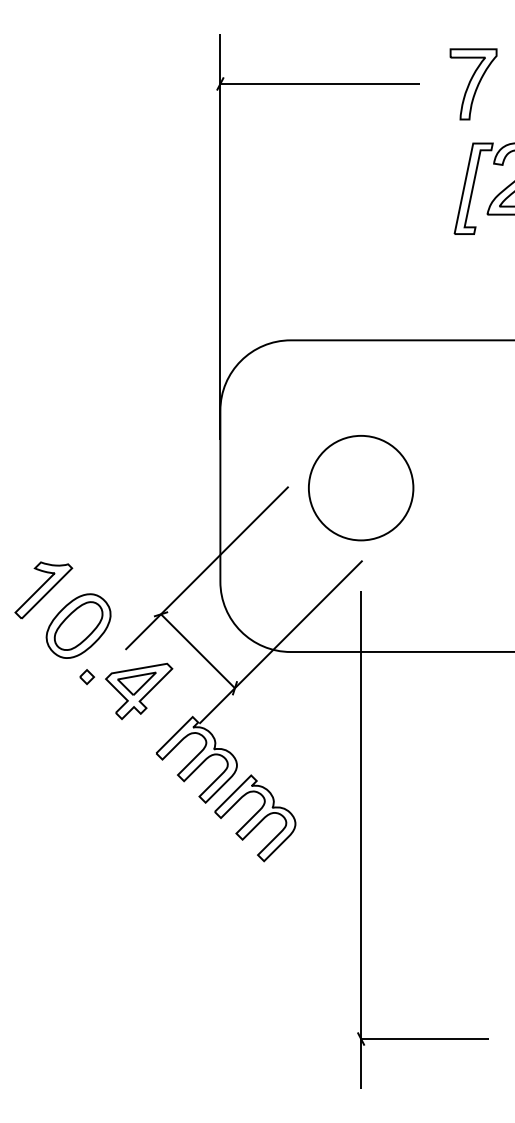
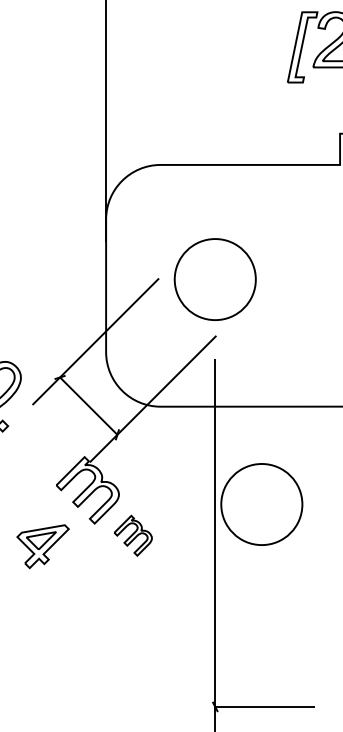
part: (139, 690) -> (43, 545), moved
part: (421, 778) -> (262, 504), added
part: (255, 818) -> (133, 535), size x0.6

